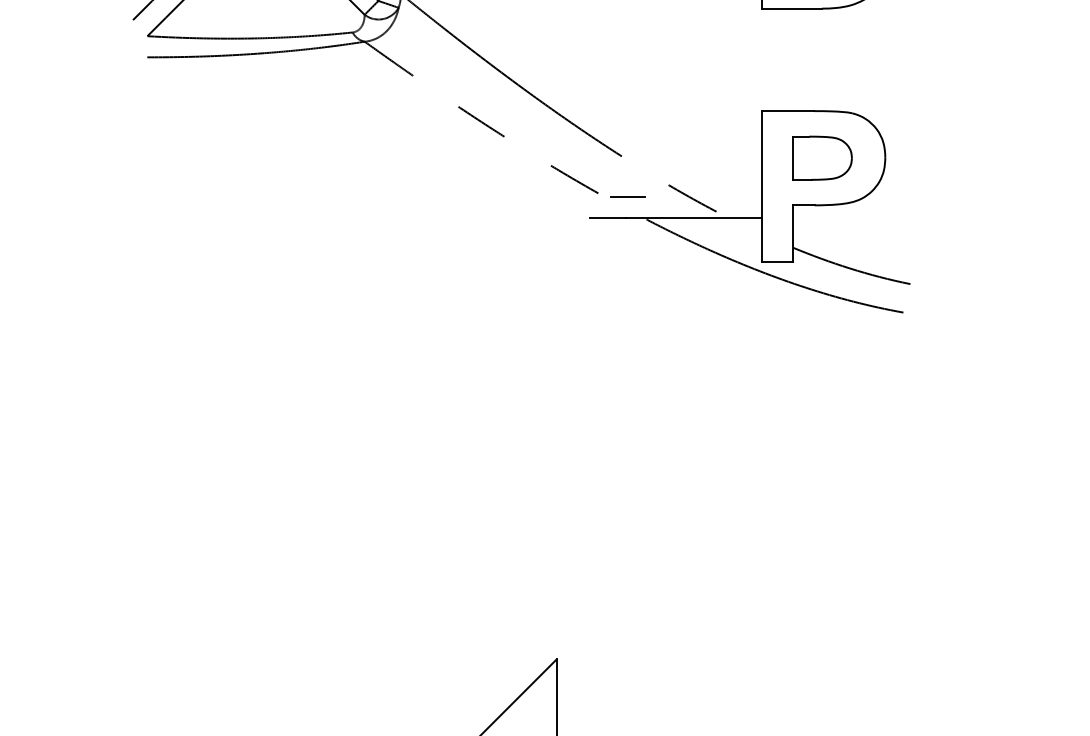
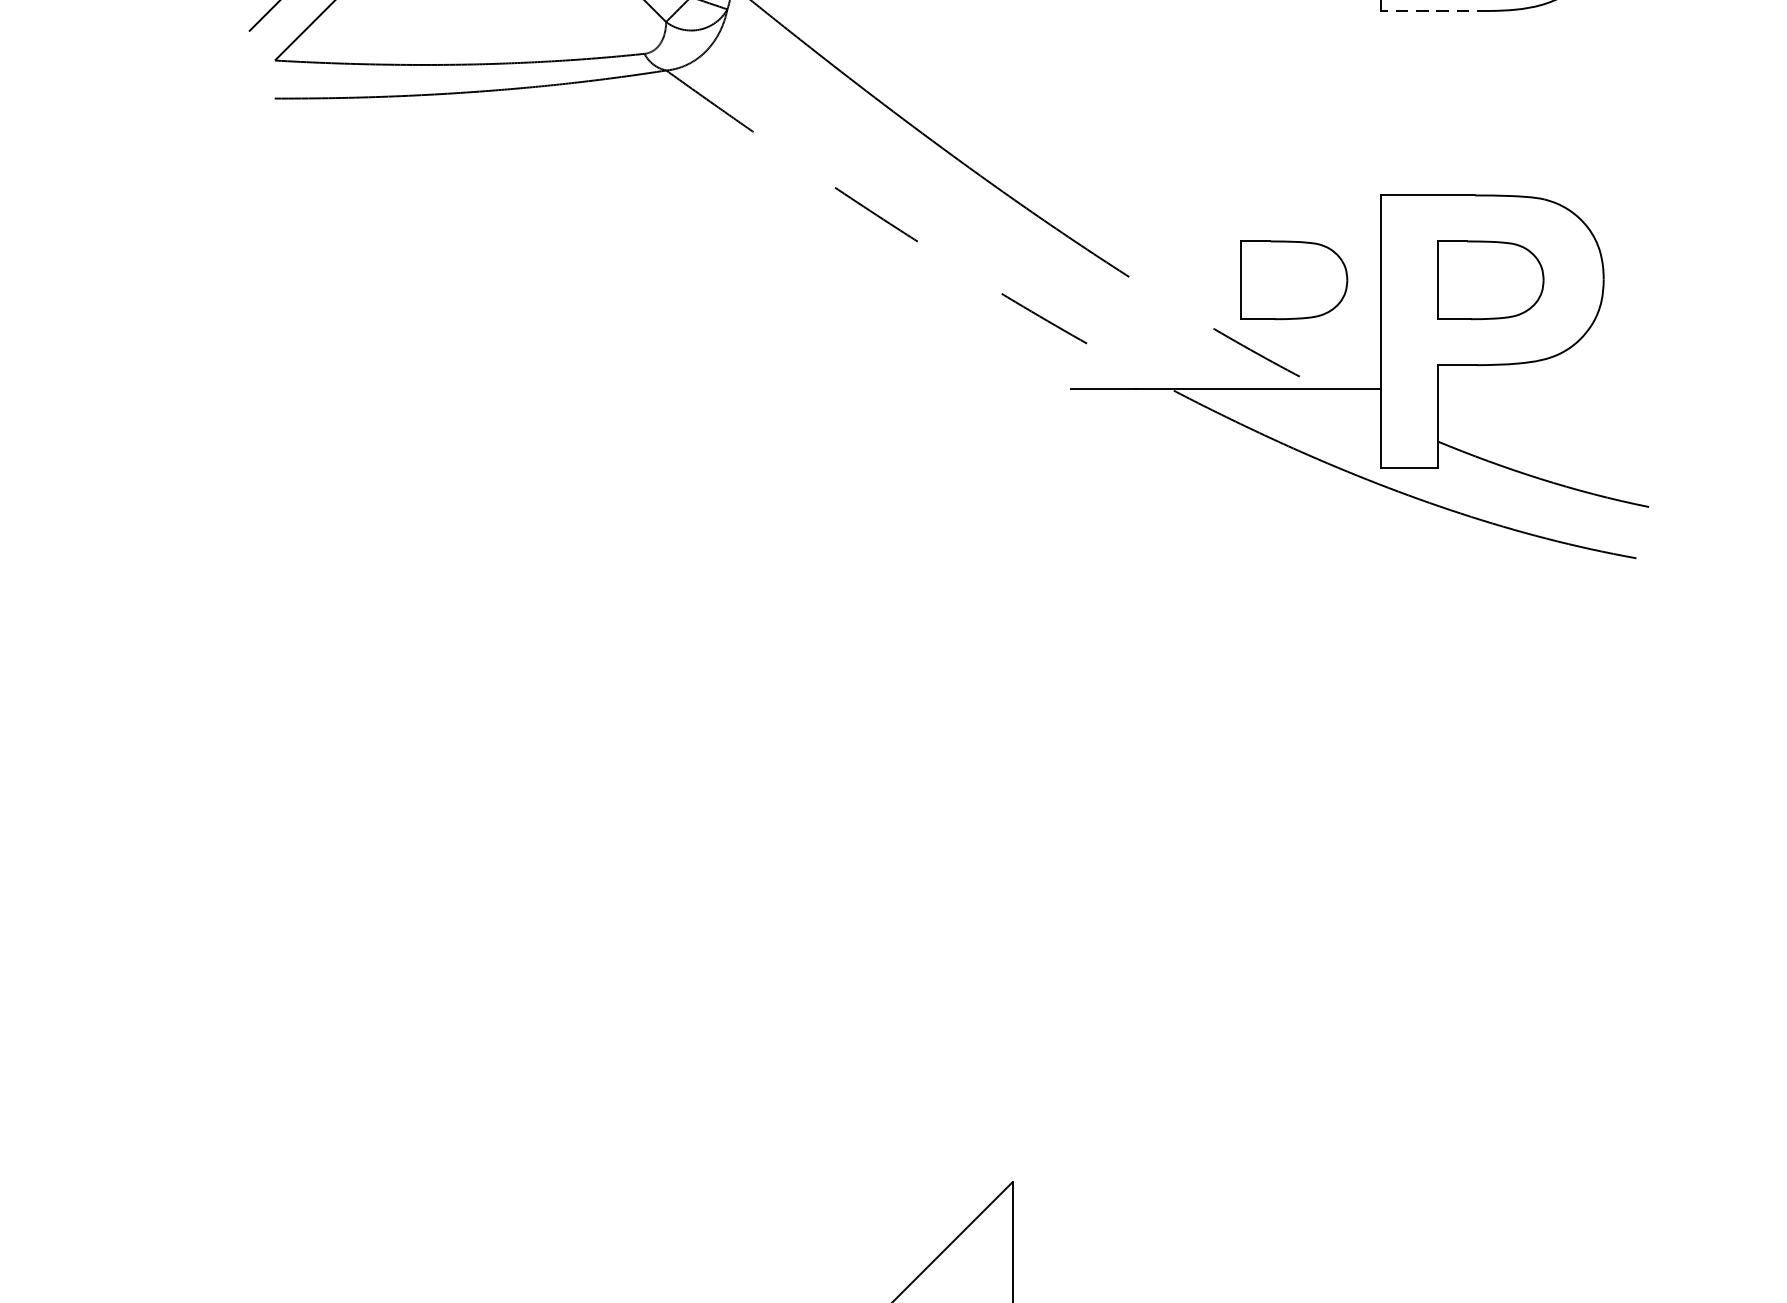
line: (791, 8) -> (1434, 10), solid -> dashed
part: (713, 157) -> (1294, 278), added
line: (628, 196) -> (1141, 349), removed

